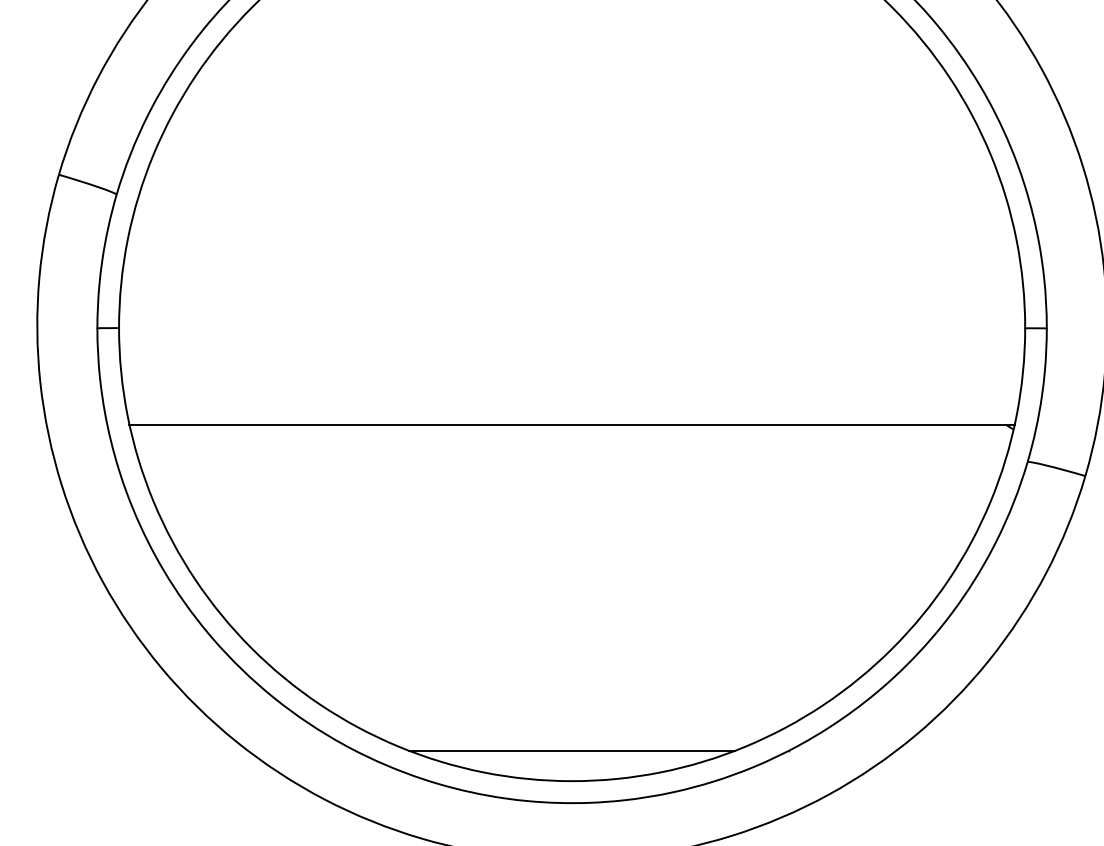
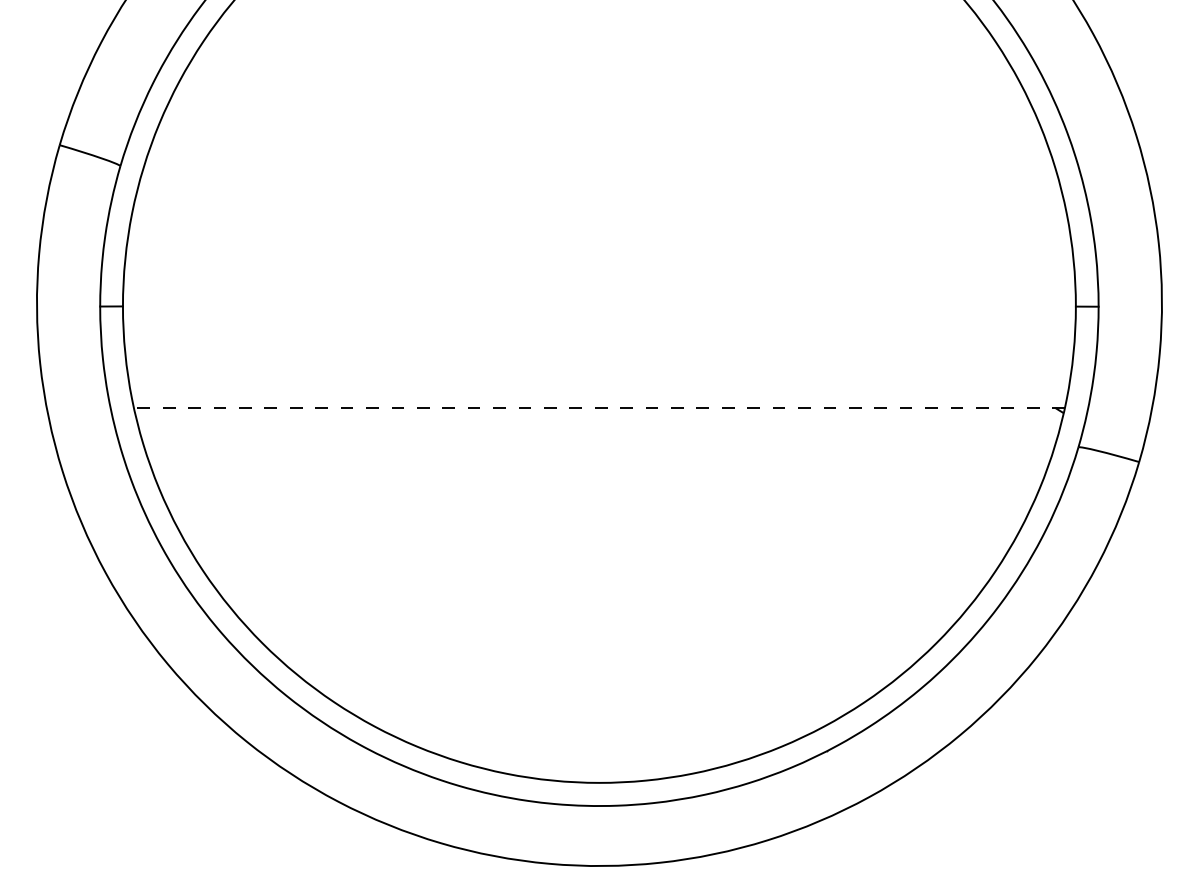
line: (571, 425) -> (598, 408), solid -> dashed
line: (572, 751) -> (599, 751), removed

